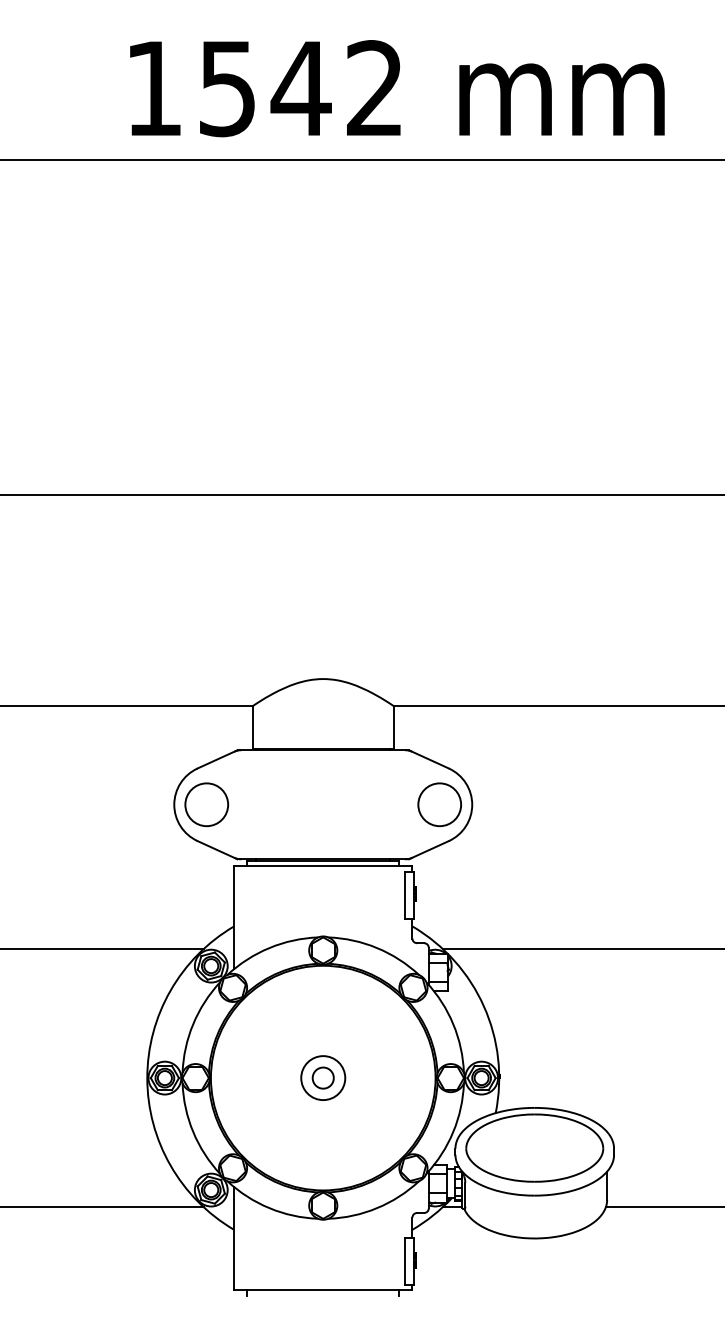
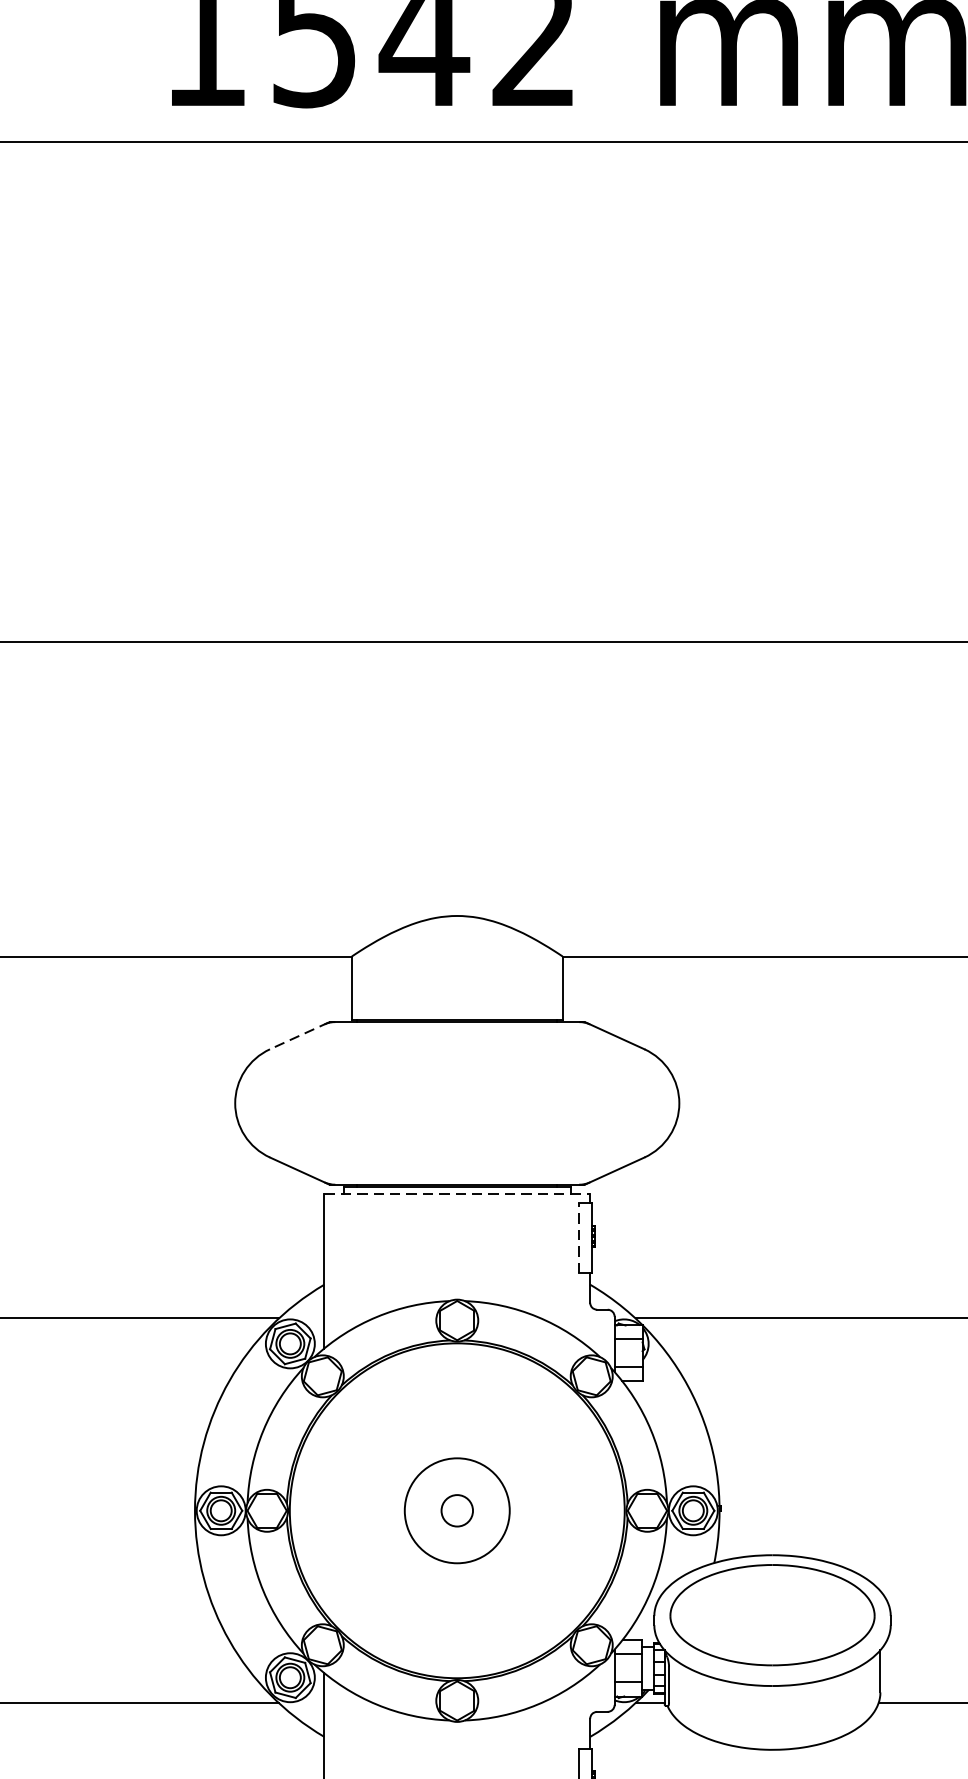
line: (217, 759) -> (299, 1035), solid -> dashed
circle: (206, 804) -> (283, 1102), removed
circle: (439, 804) -> (630, 1102), removed
line: (323, 865) -> (457, 1193), solid -> dashed
line: (405, 894) -> (579, 1237), solid -> dashed
circle: (323, 1078) -> (457, 1511), size x1.6

